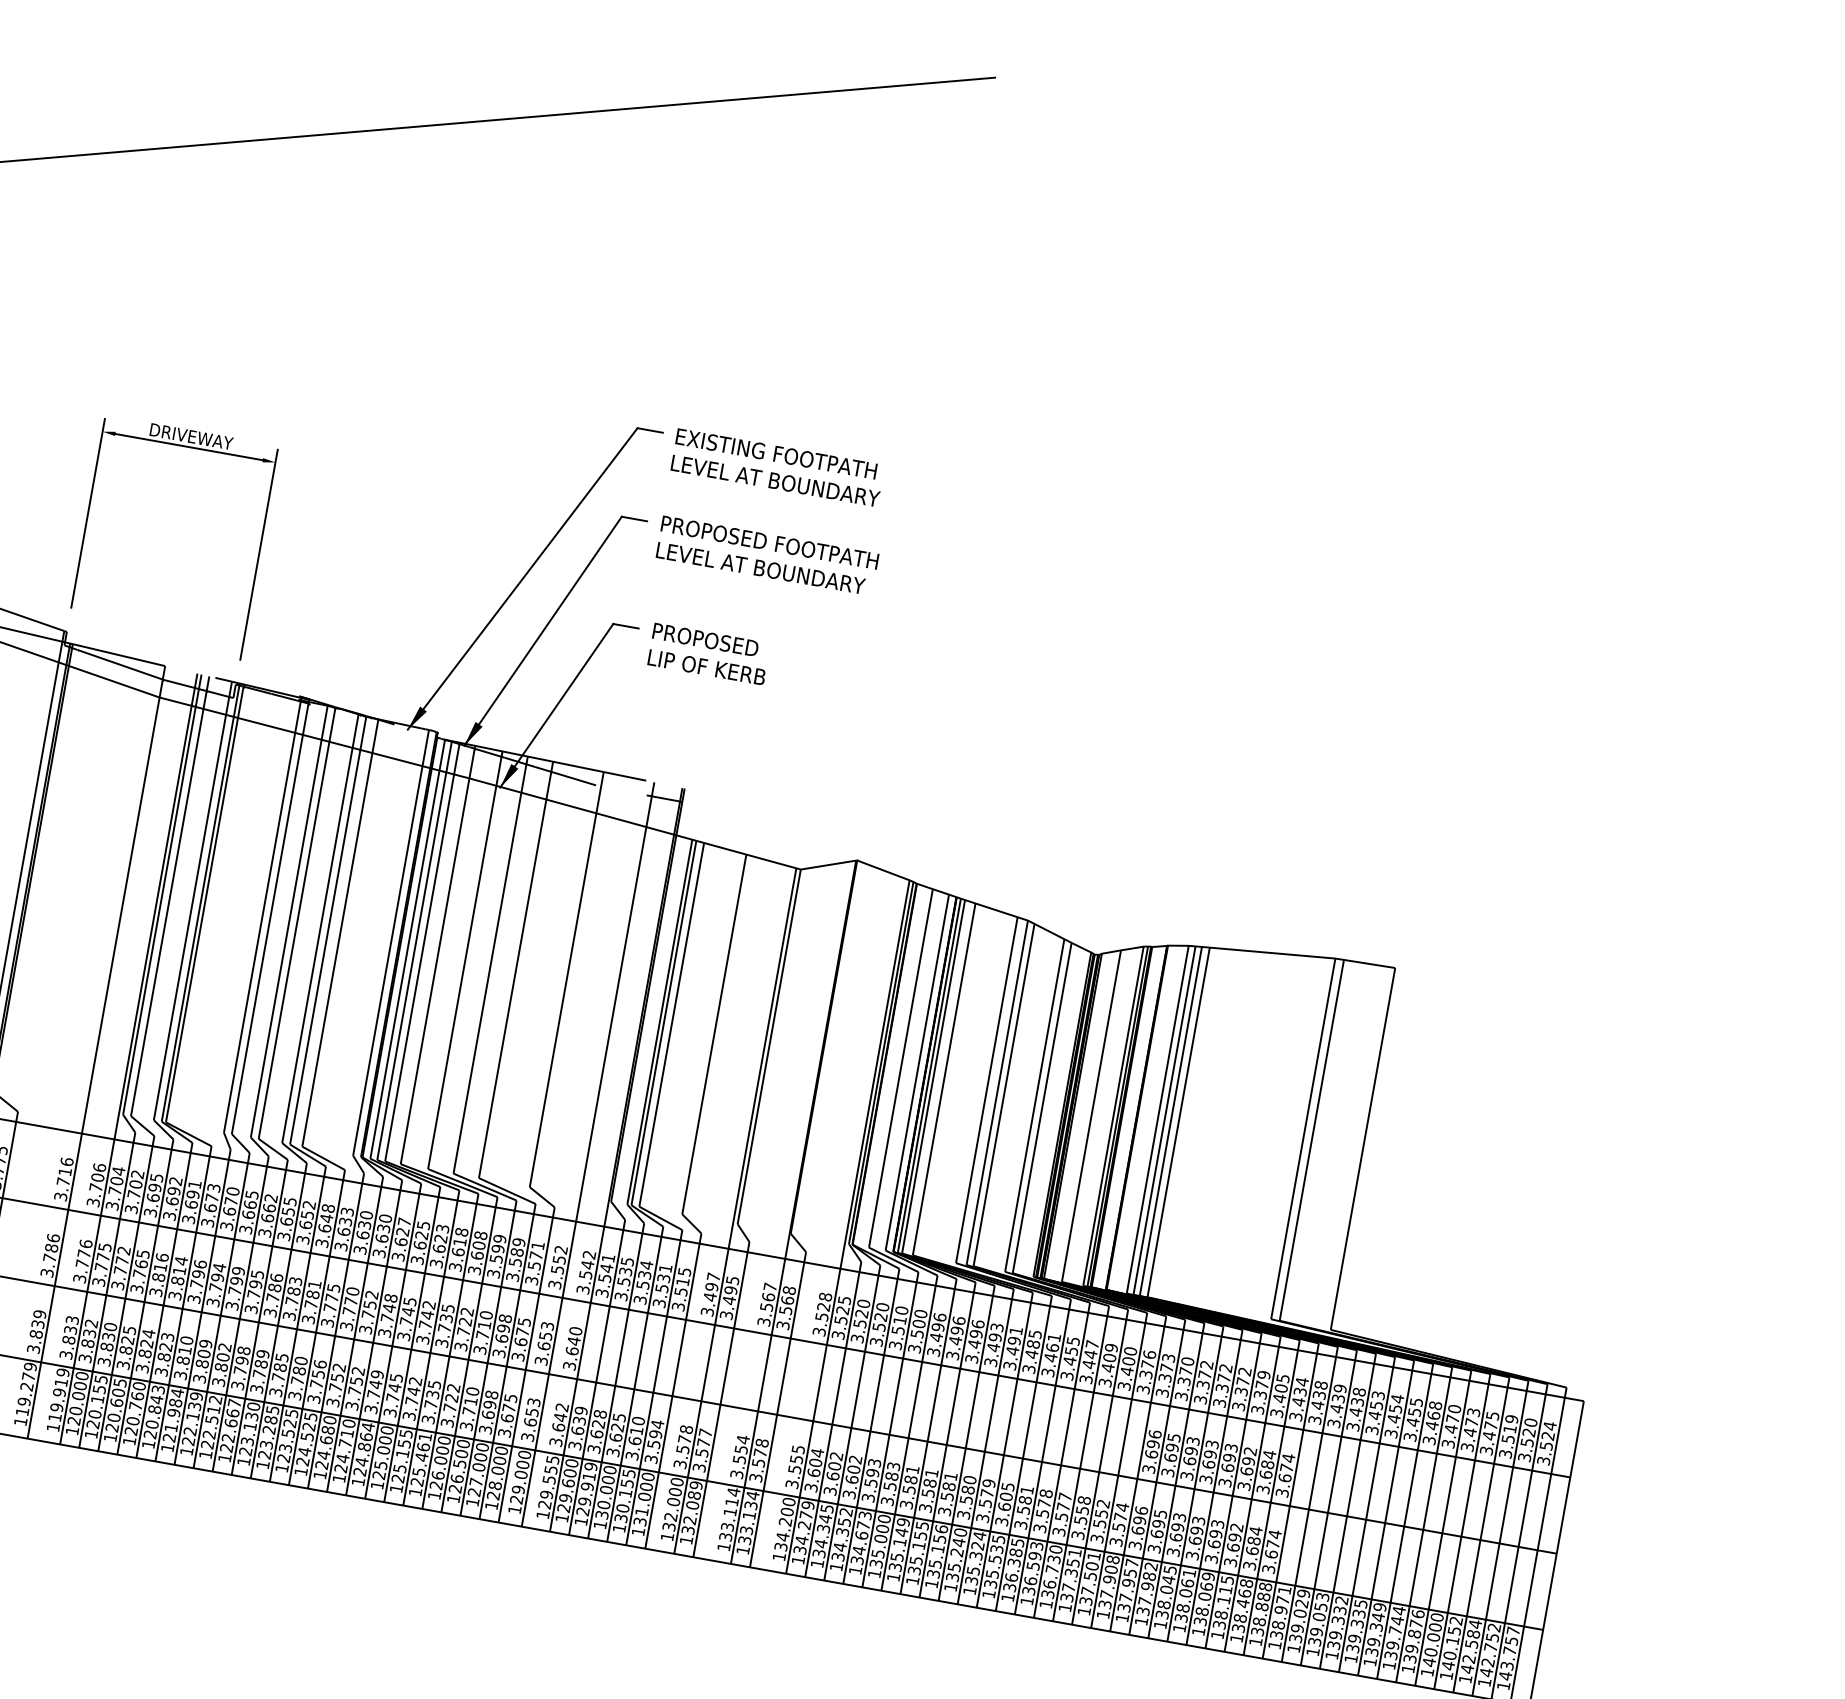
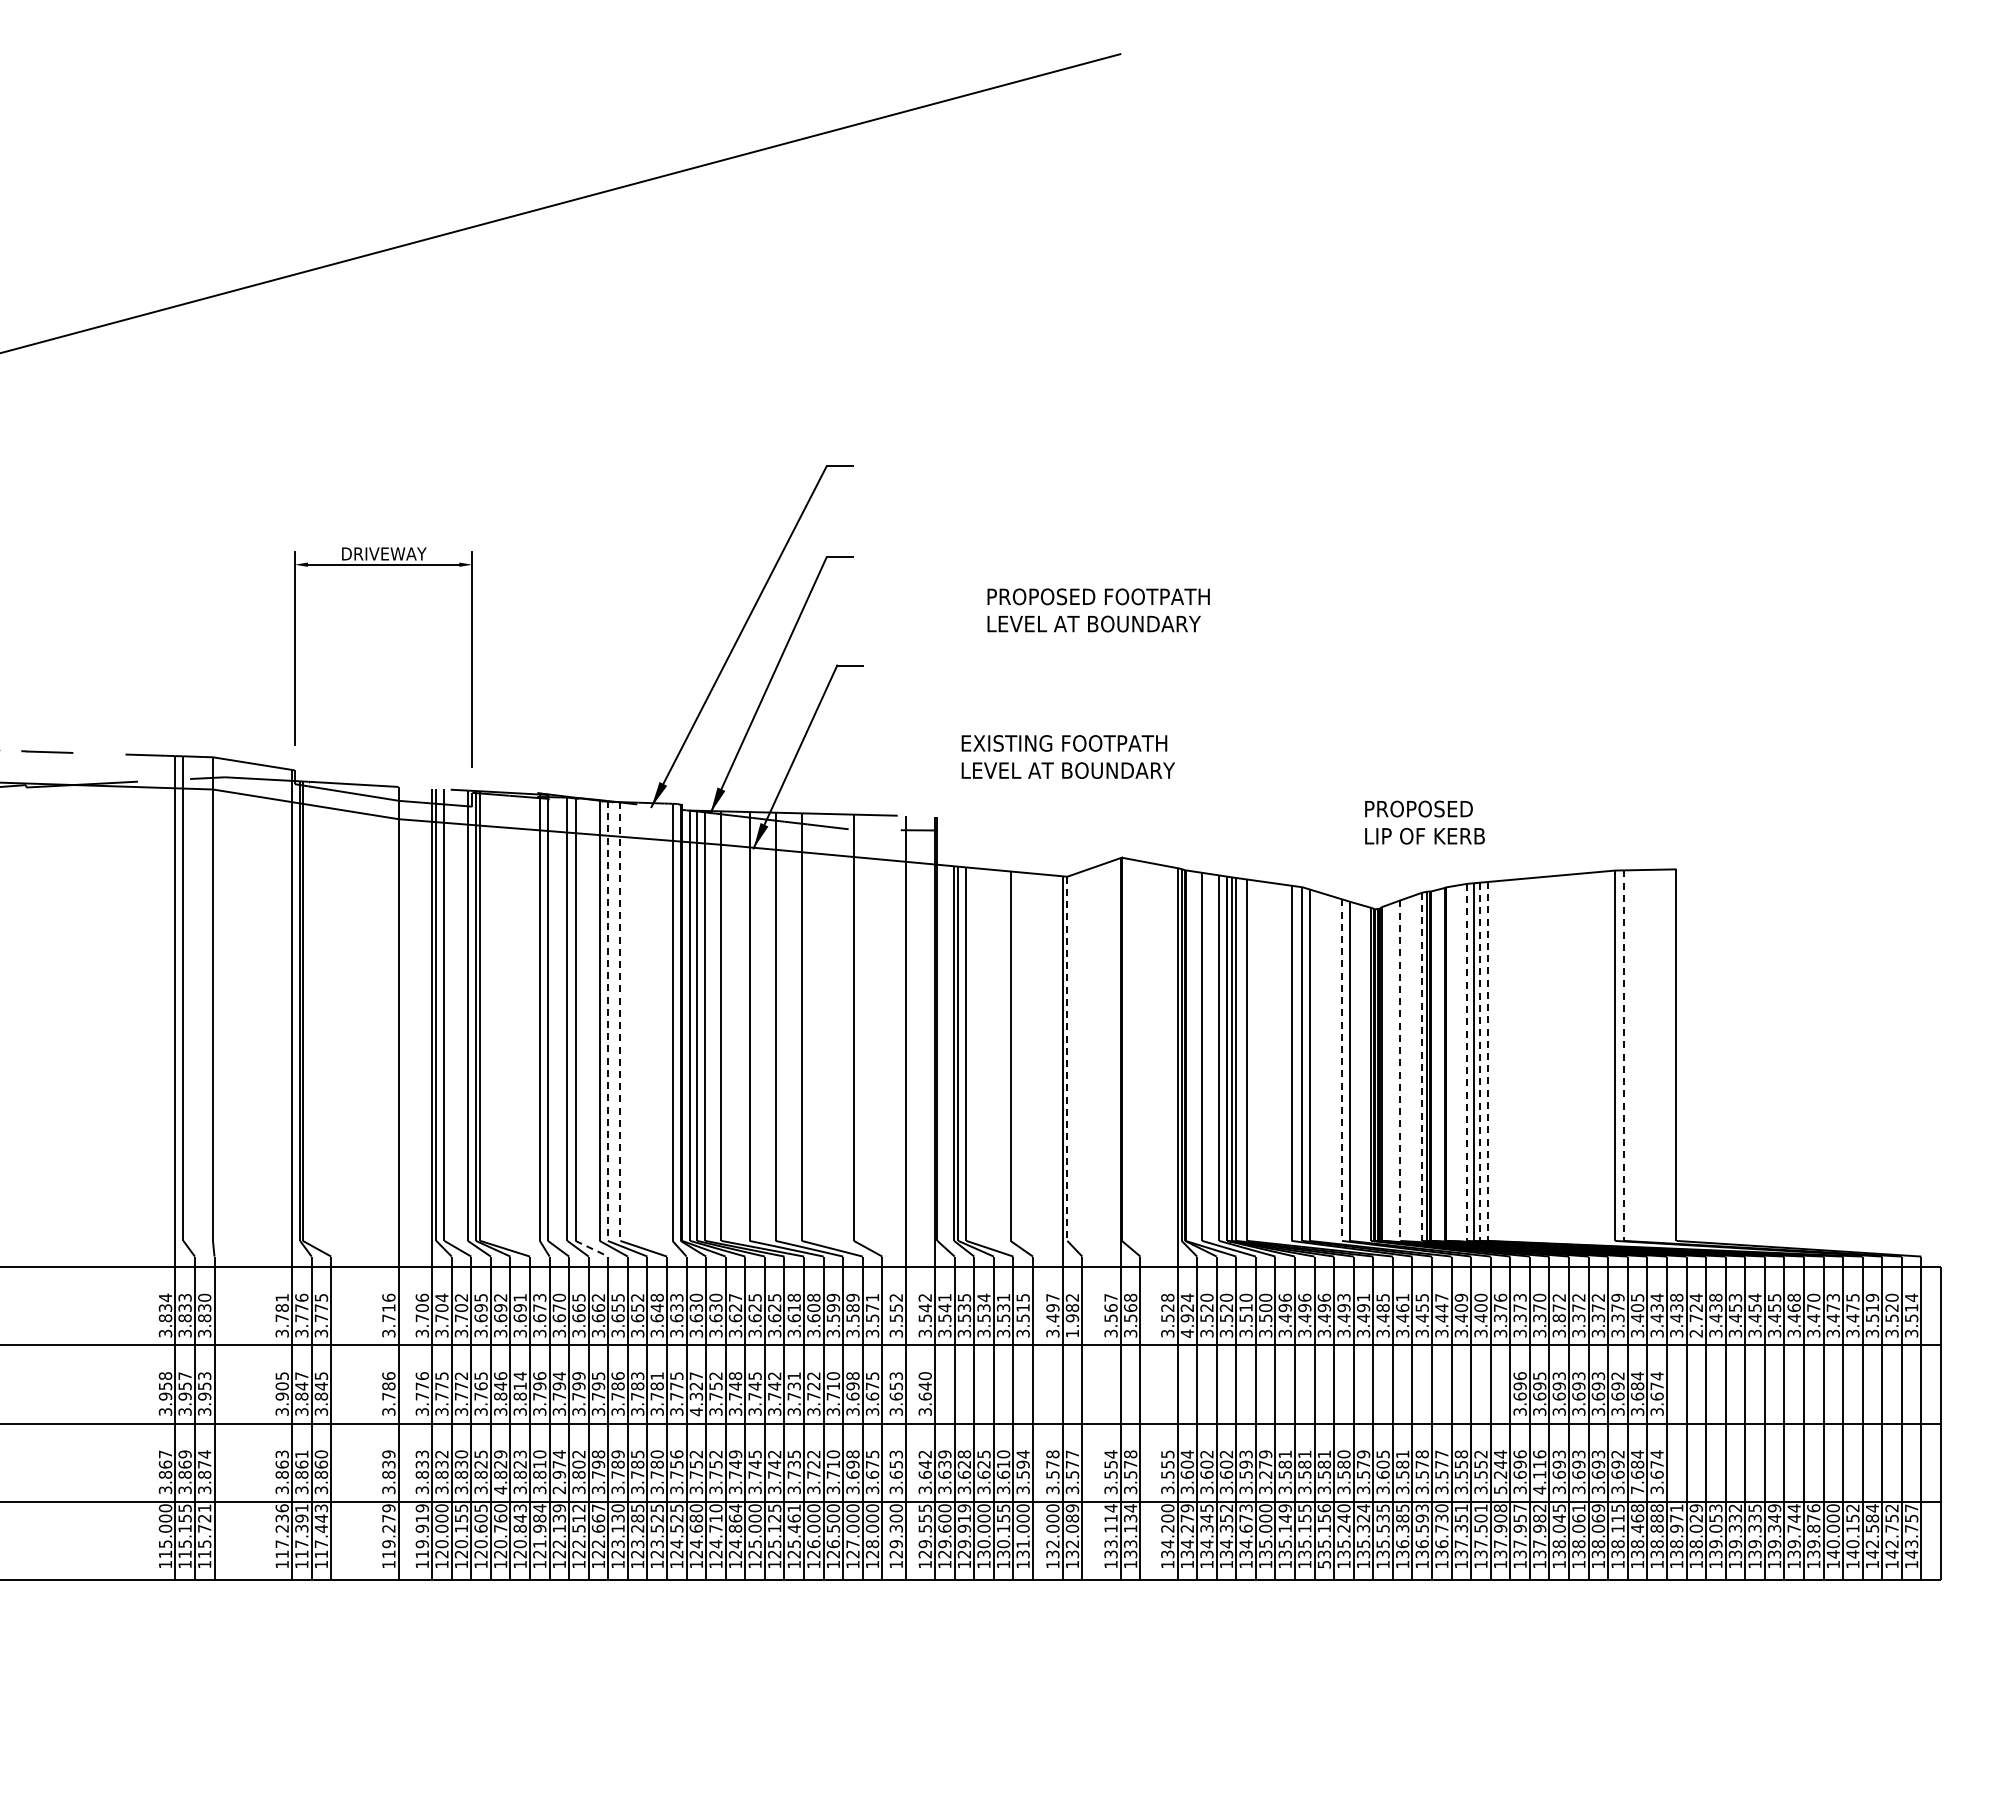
text: (777, 467) -> (1067, 756), moved
text: (767, 555) -> (1098, 610), moved
text: (708, 653) -> (1424, 822), moved
line: (328, 929) -> (607, 1020), solid -> dashed
line: (340, 933) -> (620, 1022), solid -> dashed
line: (769, 1047) -> (1067, 1059), solid -> dashed
line: (1035, 1105) -> (1342, 1070), solid -> dashed
line: (1113, 1116) -> (1422, 1067), solid -> dashed
line: (1091, 1117) -> (1400, 1071), solid -> dashed
line: (1157, 1119) -> (1466, 1062), solid -> dashed
line: (1170, 1122) -> (1480, 1062), solid -> dashed
line: (1178, 1122) -> (1488, 1061), solid -> dashed
line: (1311, 1141) -> (1623, 1056), solid -> dashed
line: (273, 1149) -> (592, 1248), solid -> dashed
text: (442, 1228) -> (774, 1297), 3.623 -> 3.625
text: (160, 1267) -> (500, 1386), 3.816 -> 3.846
text: (729, 1297) -> (1072, 1315), 3.495 -> 1.982
text: (447, 1307) -> (793, 1375), 3.735 -> 3.731
text: (349, 1309) -> (696, 1394), 3.770 -> 4.327
text: (841, 1317) -> (1187, 1315), 3.525 -> 4.924
text: (145, 1351) -> (500, 1472), 3.824 -> 4.829
text: (202, 1361) -> (559, 1472), 3.809 -> 2.974
text: (1202, 1384) -> (1558, 1318), 3.372 -> 3.872
text: (1336, 1405) -> (1695, 1315), 3.439 -> 2.724
text: (1548, 1435) -> (1911, 1307), 3.524 -> 3.514
text: (404, 1443) -> (774, 1518), 125.155 -> 125.125
text: (520, 1474) -> (895, 1528), 129.000 -> 129.300
text: (891, 1476) -> (1265, 1464), 3.583 -> 3.279
text: (1118, 1528) -> (1500, 1476), 3.574 -> 5.244
text: (1157, 1531) -> (1539, 1472), 3.695 -> 4.116
text: (1249, 1566) -> (1637, 1490), 3.684 -> 7.684
text: (931, 1583) -> (1324, 1564), 135.156 -> 535.156
text: (1296, 1628) -> (1695, 1544), 139.029 -> 138.029

